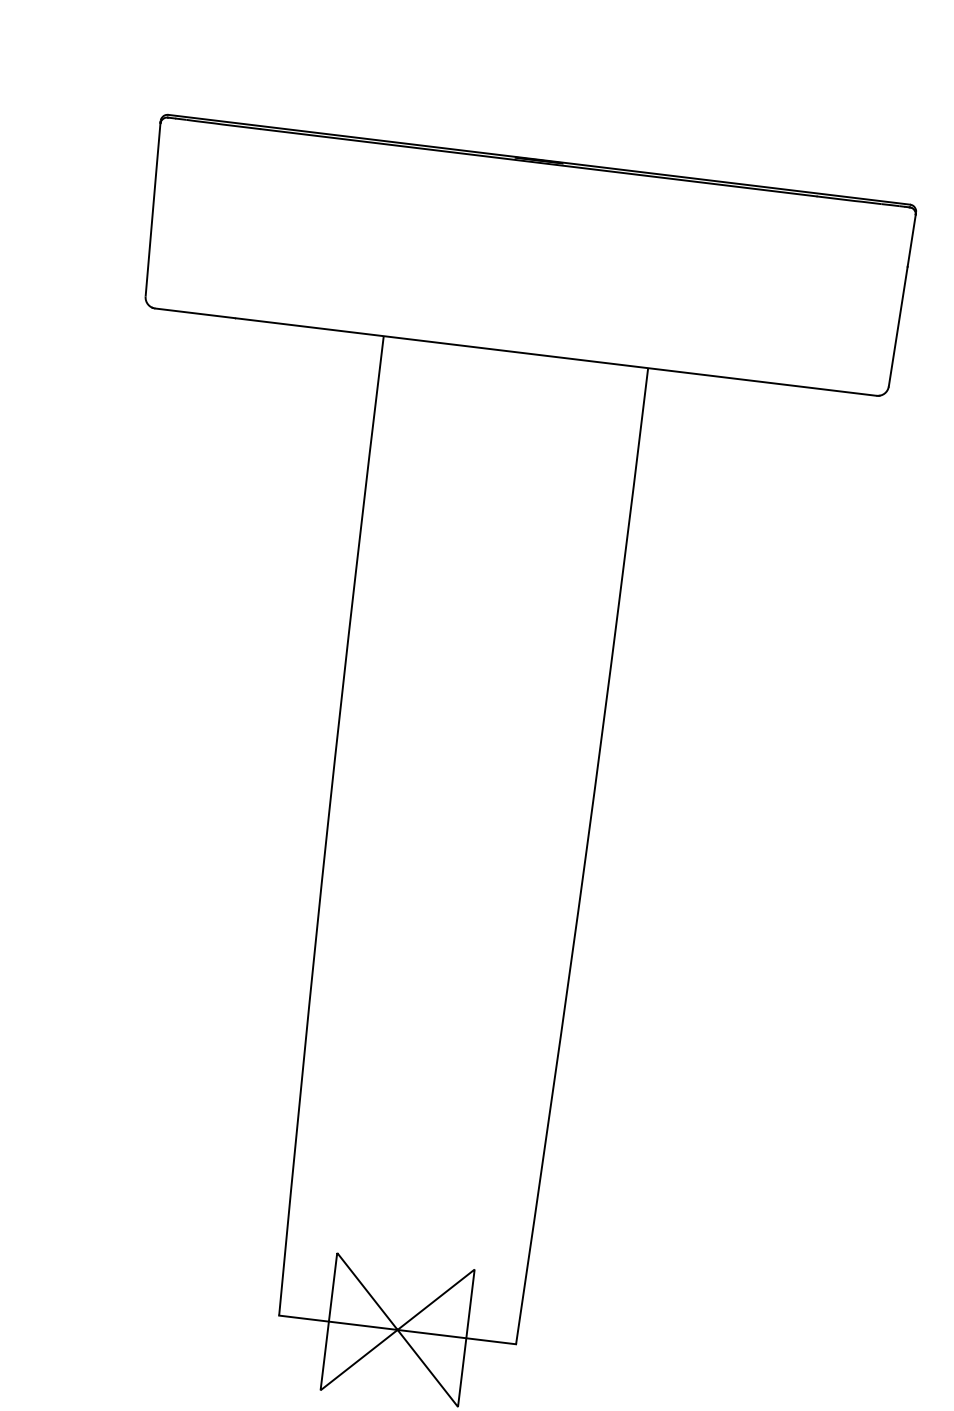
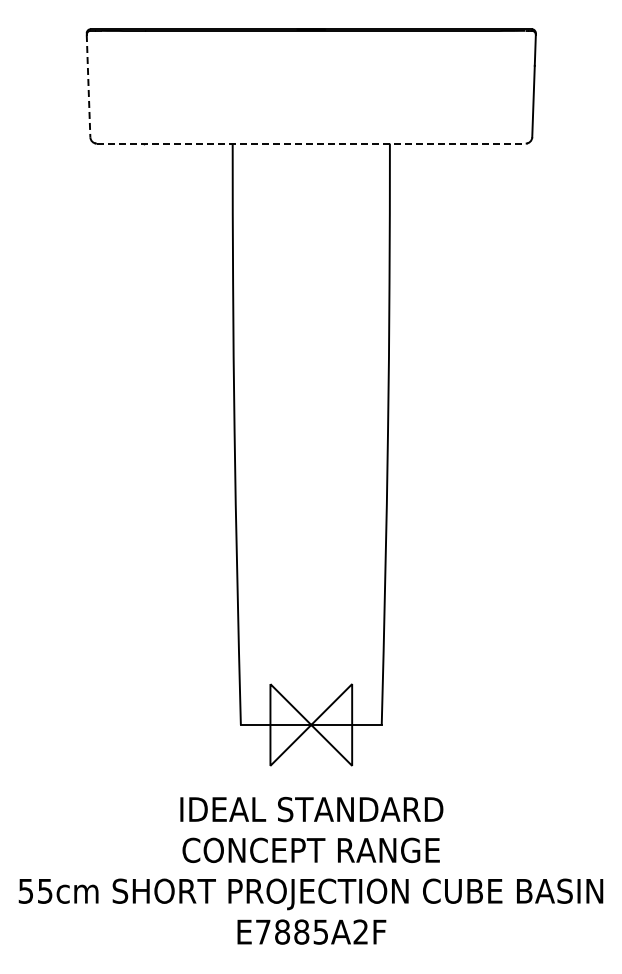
line: (153, 209) -> (88, 85), solid -> dashed
line: (516, 352) -> (311, 143), solid -> dashed

